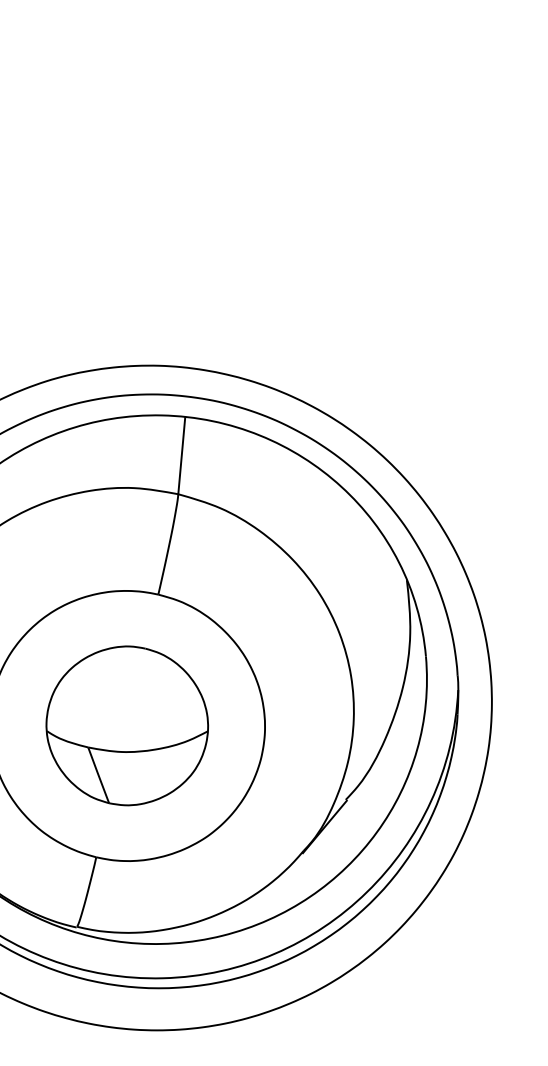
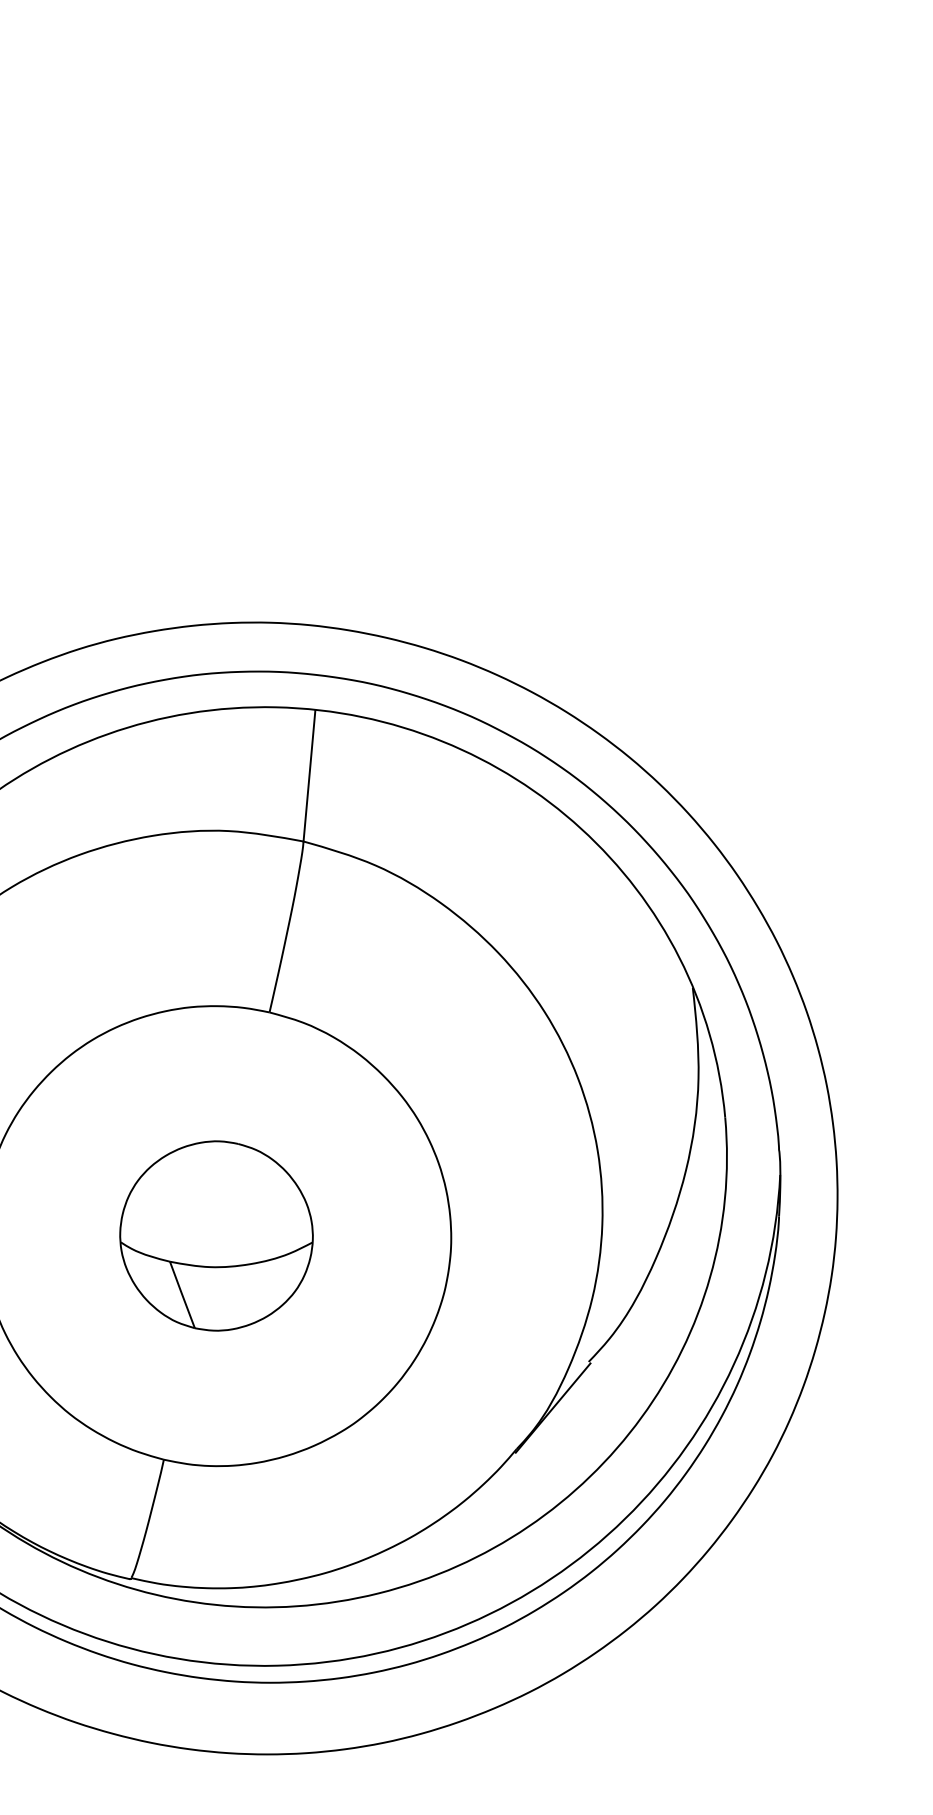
part: (126, 725) -> (215, 1235), size x0.7

